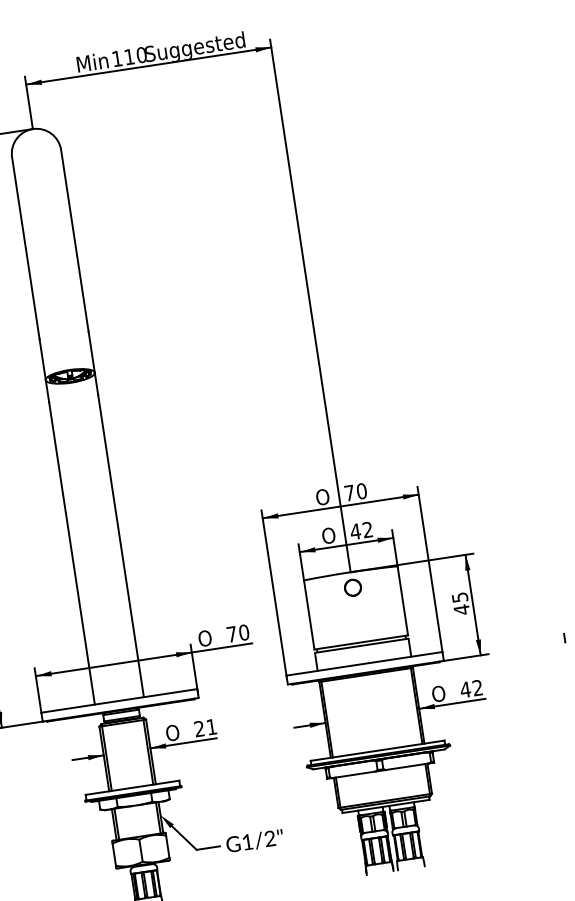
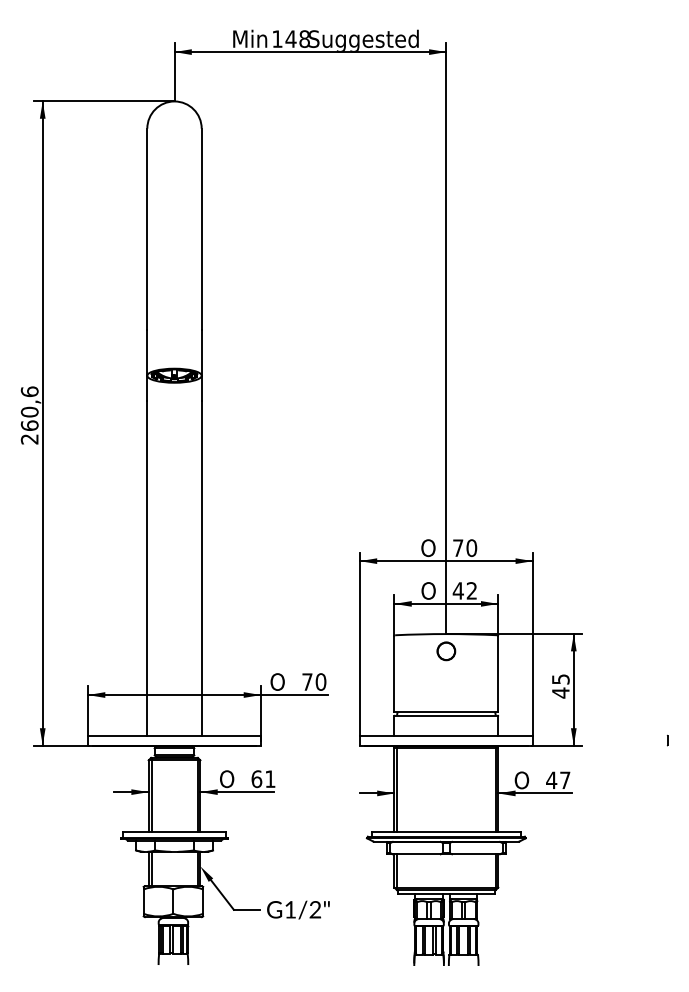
text: (135, 55) -> (297, 38), 110 -> 148
text: (477, 687) -> (565, 779), 42 -> 47
text: (199, 729) -> (256, 779), 21 -> 61

